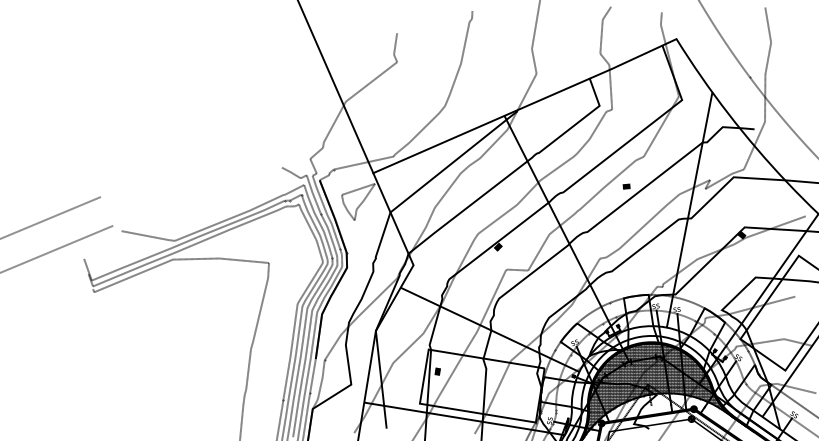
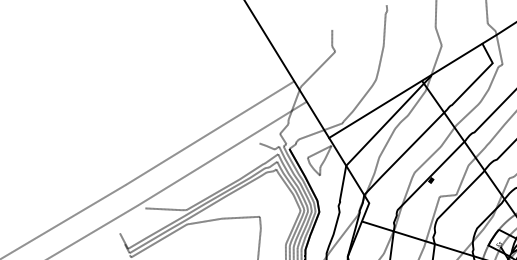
line: (219, 144) -> (210, 132), added
line: (231, 173) -> (222, 153), added

